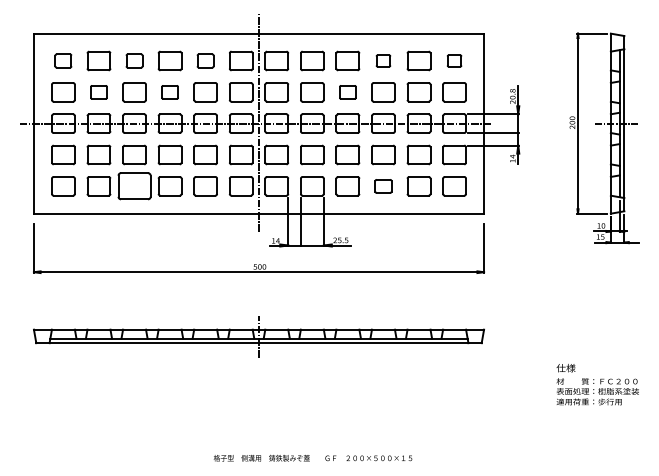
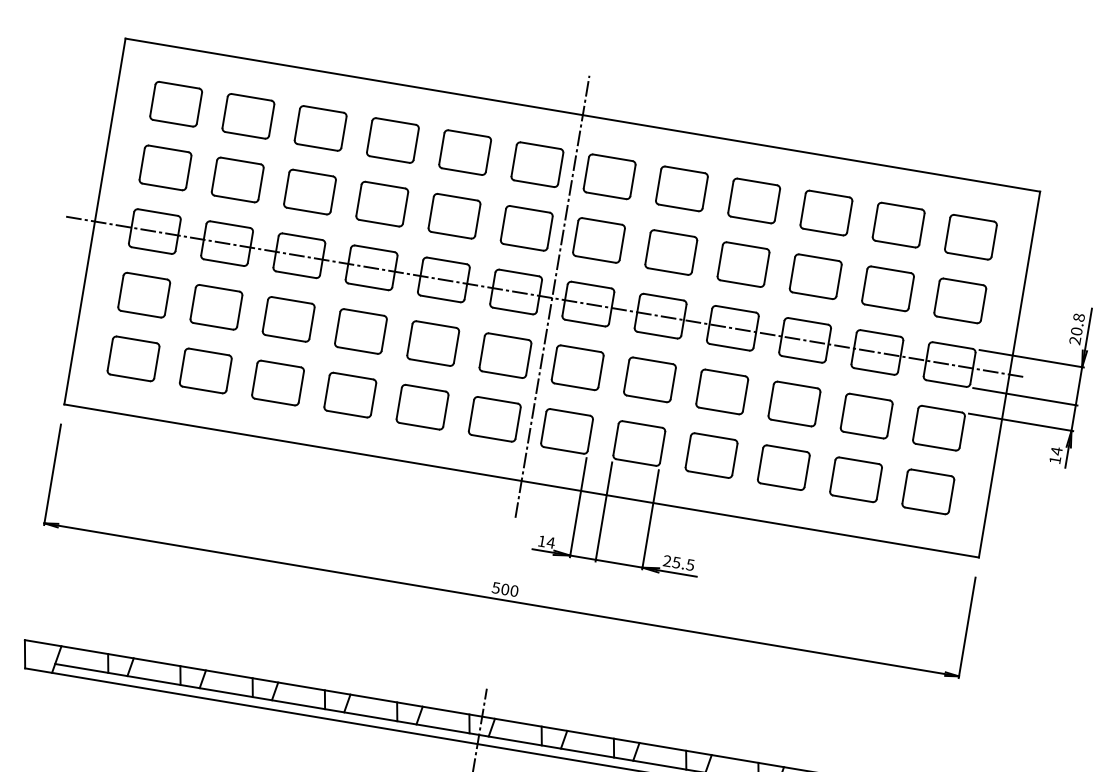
part: (63, 60) -> (176, 103), size x1.43
part: (134, 60) -> (320, 127), size x1.43
part: (205, 60) -> (464, 151), size x1.43
part: (383, 60) -> (826, 212), size x1.67
part: (454, 60) -> (970, 236), size x1.67
part: (98, 92) -> (236, 180), size x1.43
part: (169, 92) -> (380, 204), size x1.43
part: (347, 92) -> (742, 264), size x1.43
part: (134, 186) -> (277, 383), size x0.71
part: (383, 186) -> (783, 468), size x1.43

